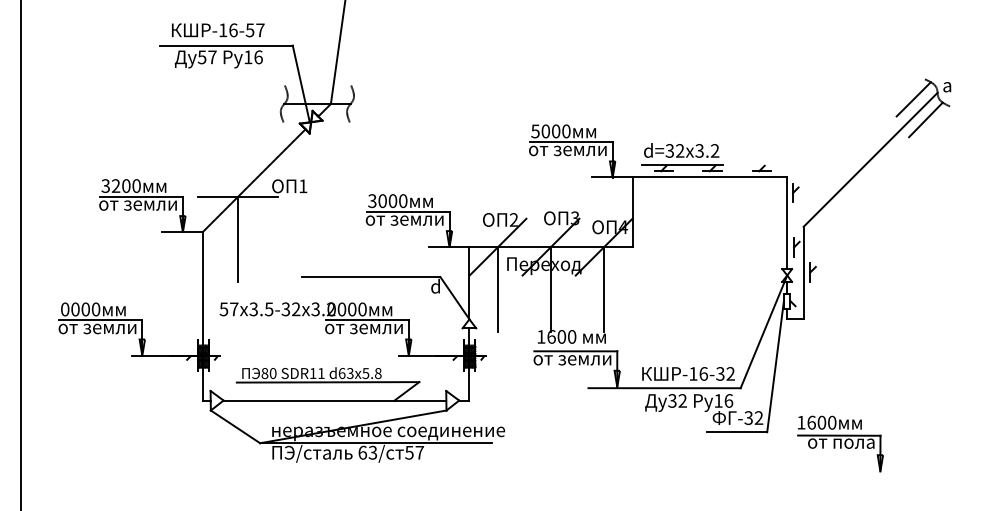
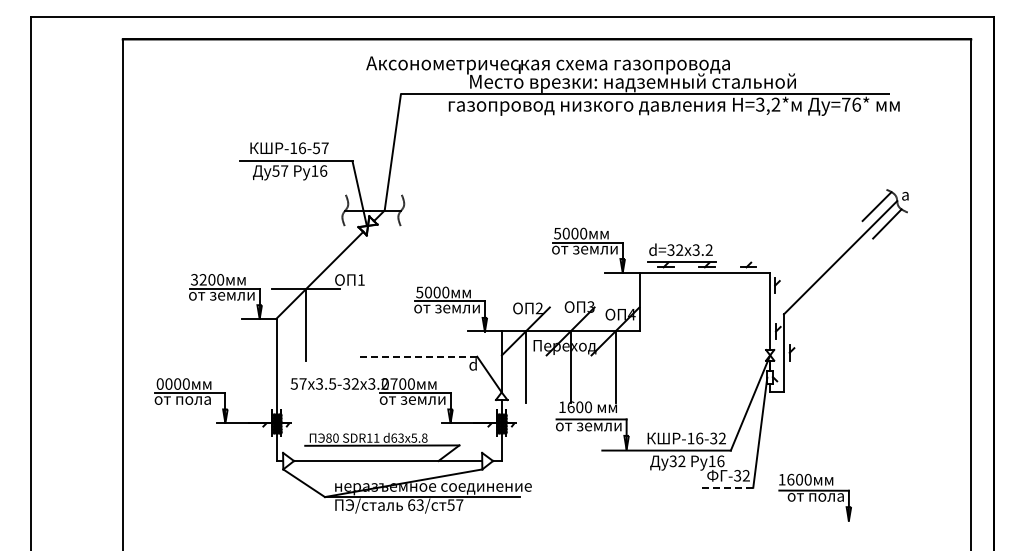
text: (372, 199) -> (419, 291), 3000 -> 5000
line: (370, 276) -> (418, 356), solid -> dashed
text: (341, 308) -> (393, 383), 0000 -> 0700
text: (109, 328) -> (197, 400), от земли -> от пола
line: (736, 431) -> (727, 487), solid -> dashed

